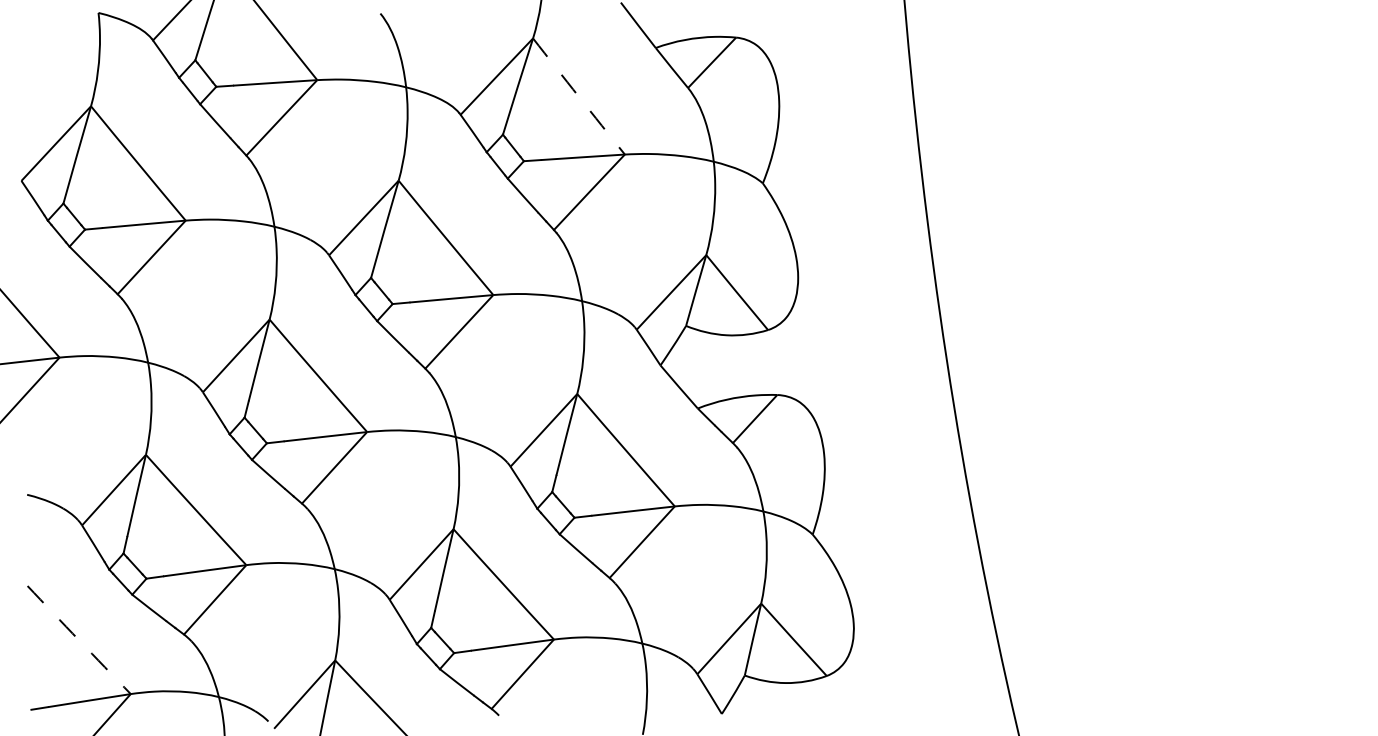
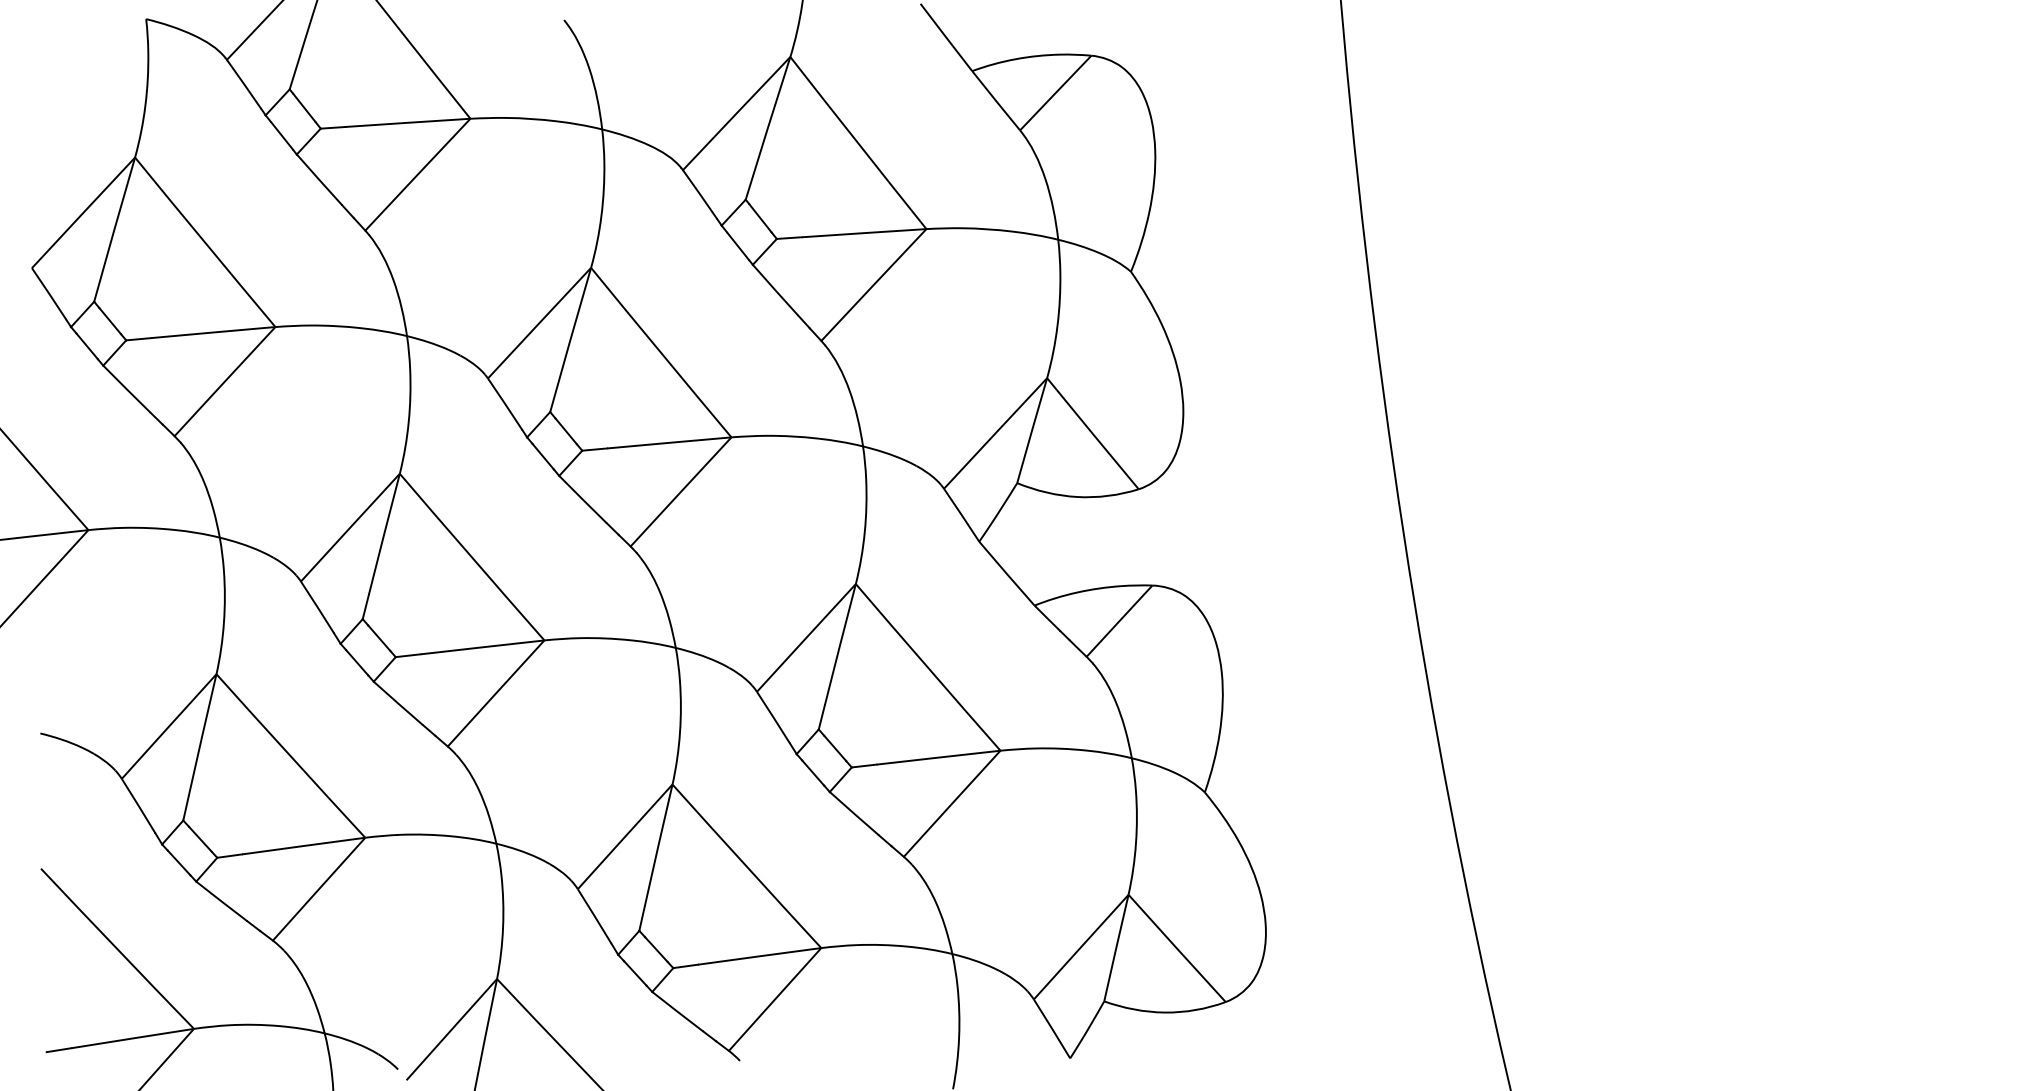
arc: (578, 96) -> (857, 143), dashed -> solid
arc: (79, 640) -> (117, 949), dashed -> solid

